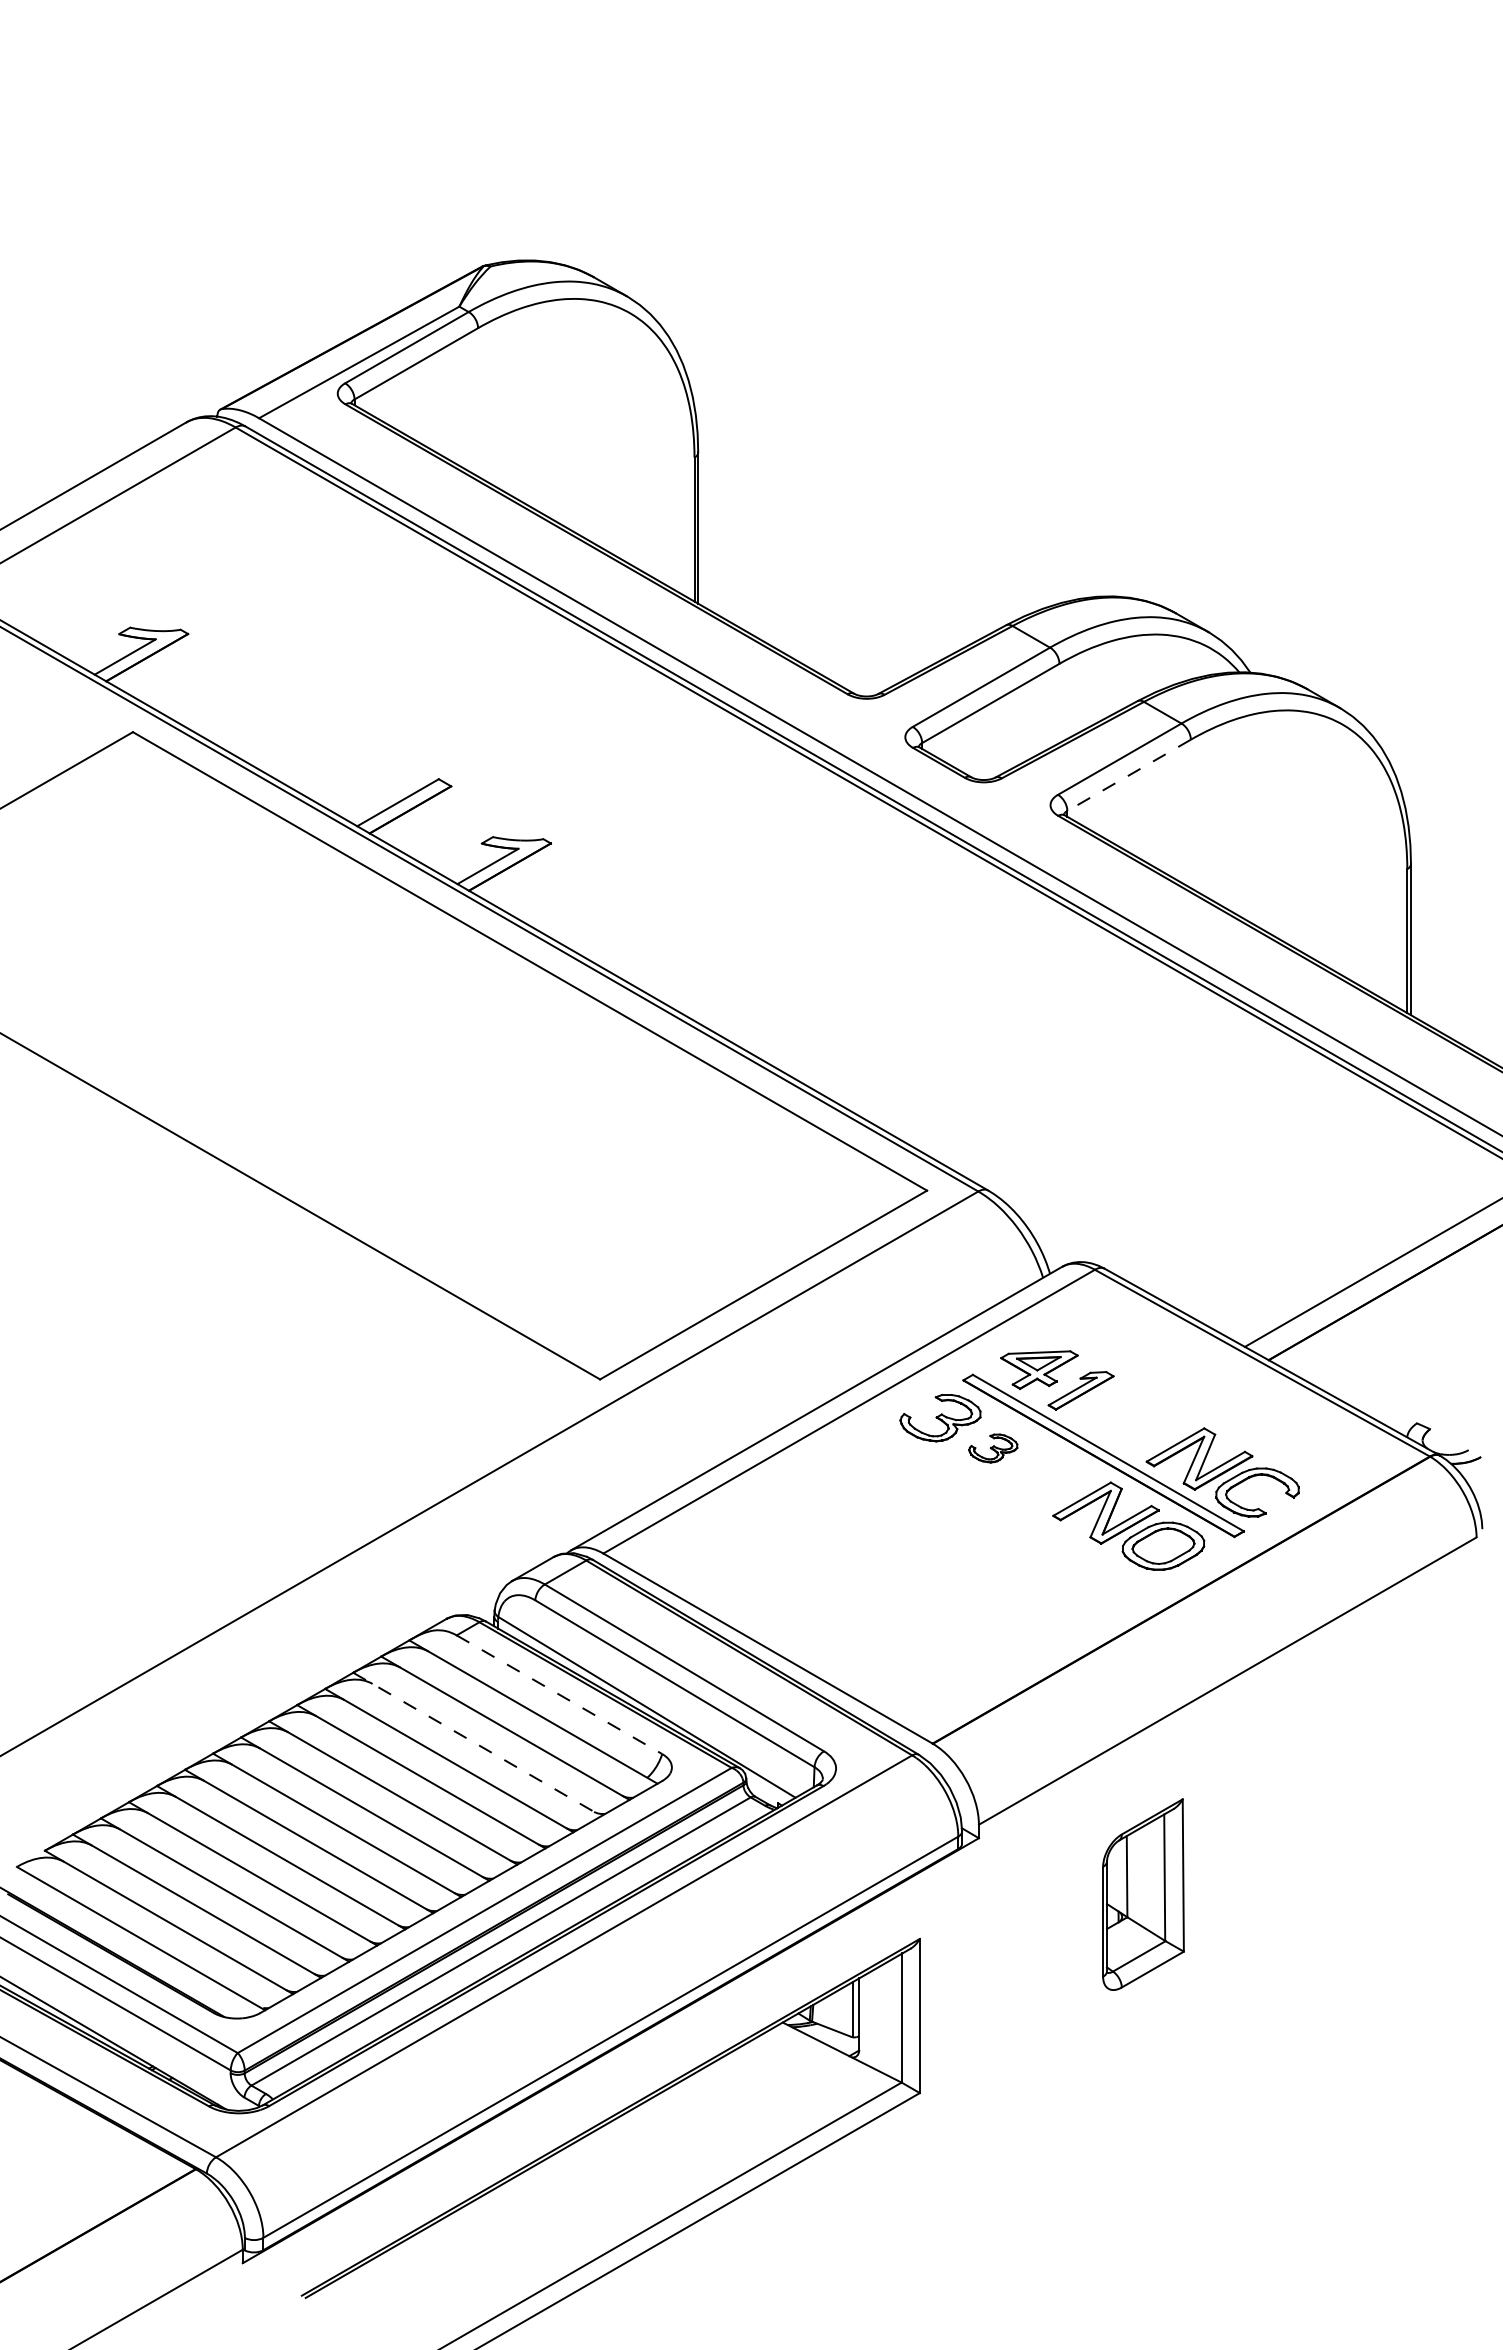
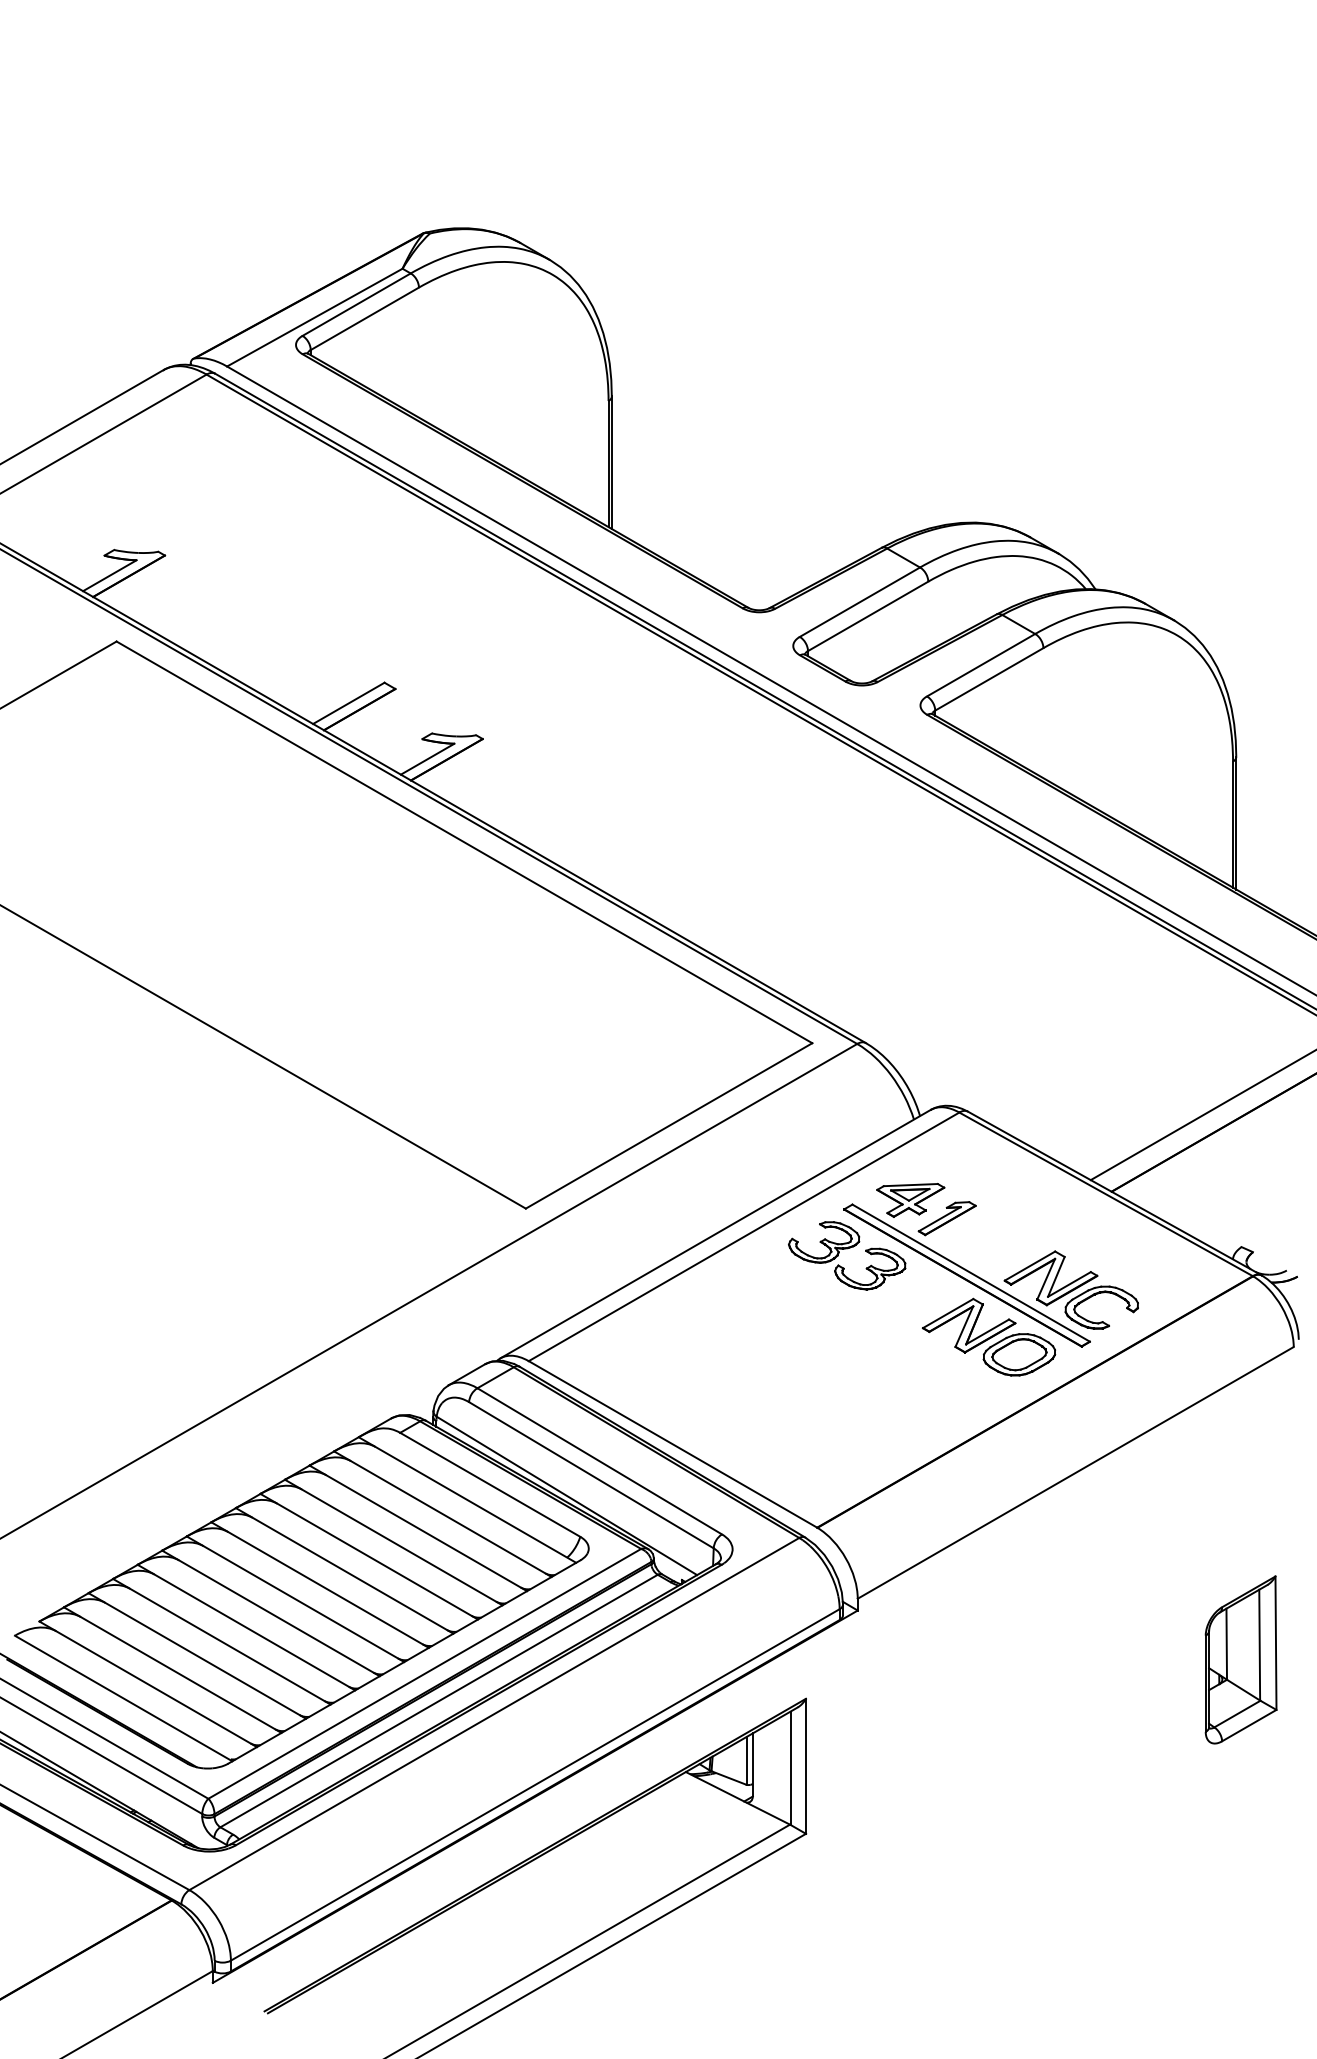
line: (1128, 775) -> (988, 679), dashed -> solid
part: (993, 1448) -> (870, 1269), size x1.67
line: (559, 1694) -> (490, 1484), dashed -> solid
line: (477, 1744) -> (418, 1528), dashed -> solid
part: (1143, 1894) -> (1241, 1659), moved

